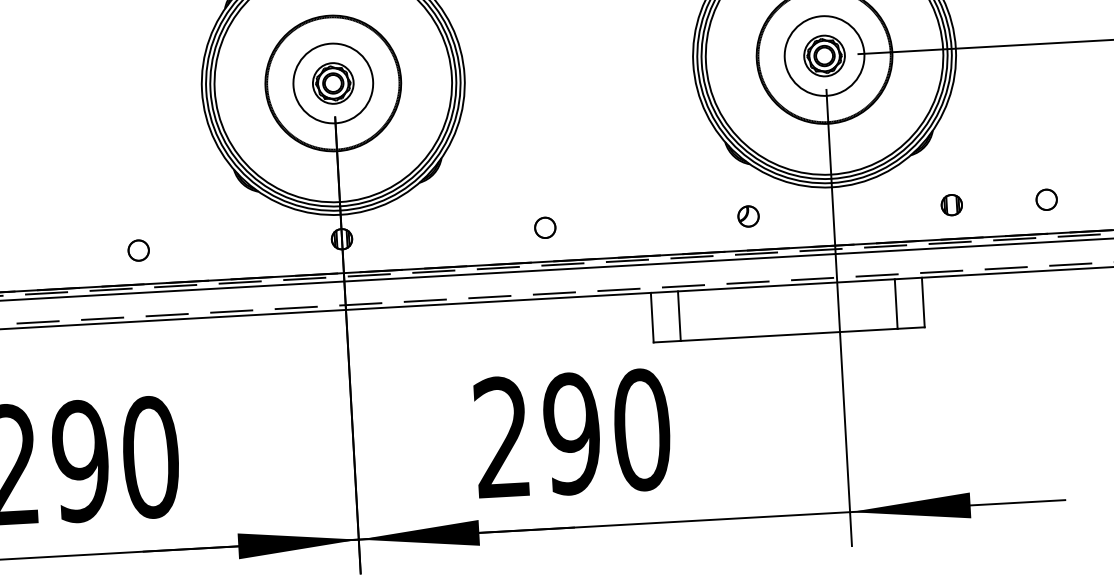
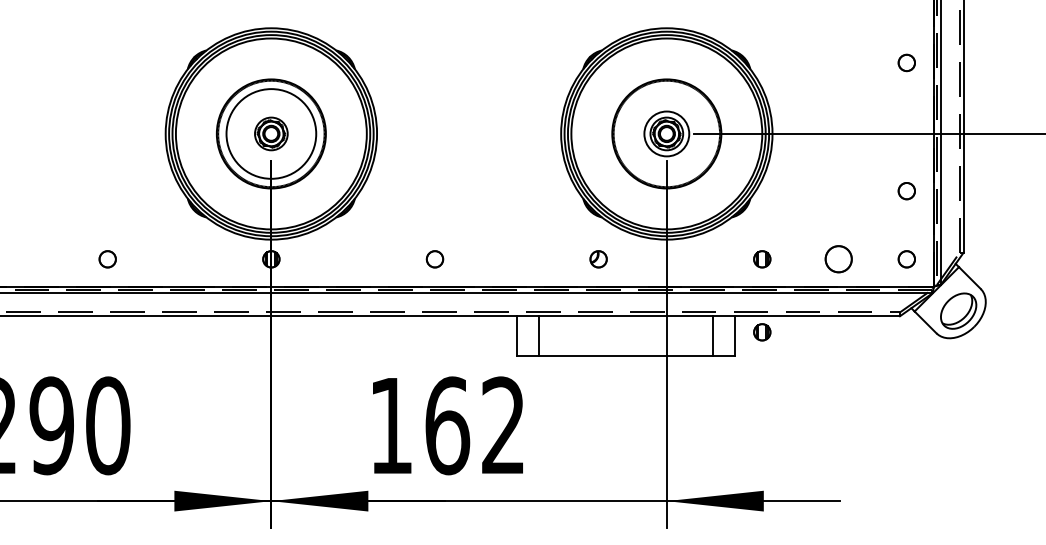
circle: (824, 55) -> (666, 133), size x0.7
circle: (333, 82) -> (271, 133), size x1.4
circle: (1046, 200) -> (838, 259), size x1.6
part: (957, 296) -> (762, 332), added
text: (572, 433) -> (447, 425), 290 -> 162

